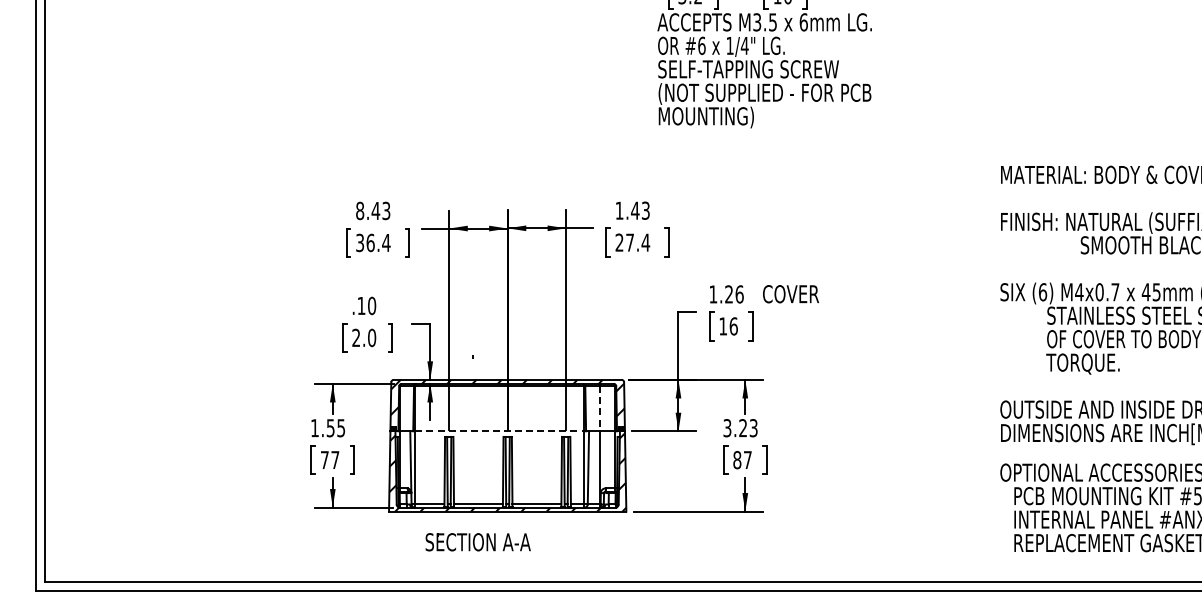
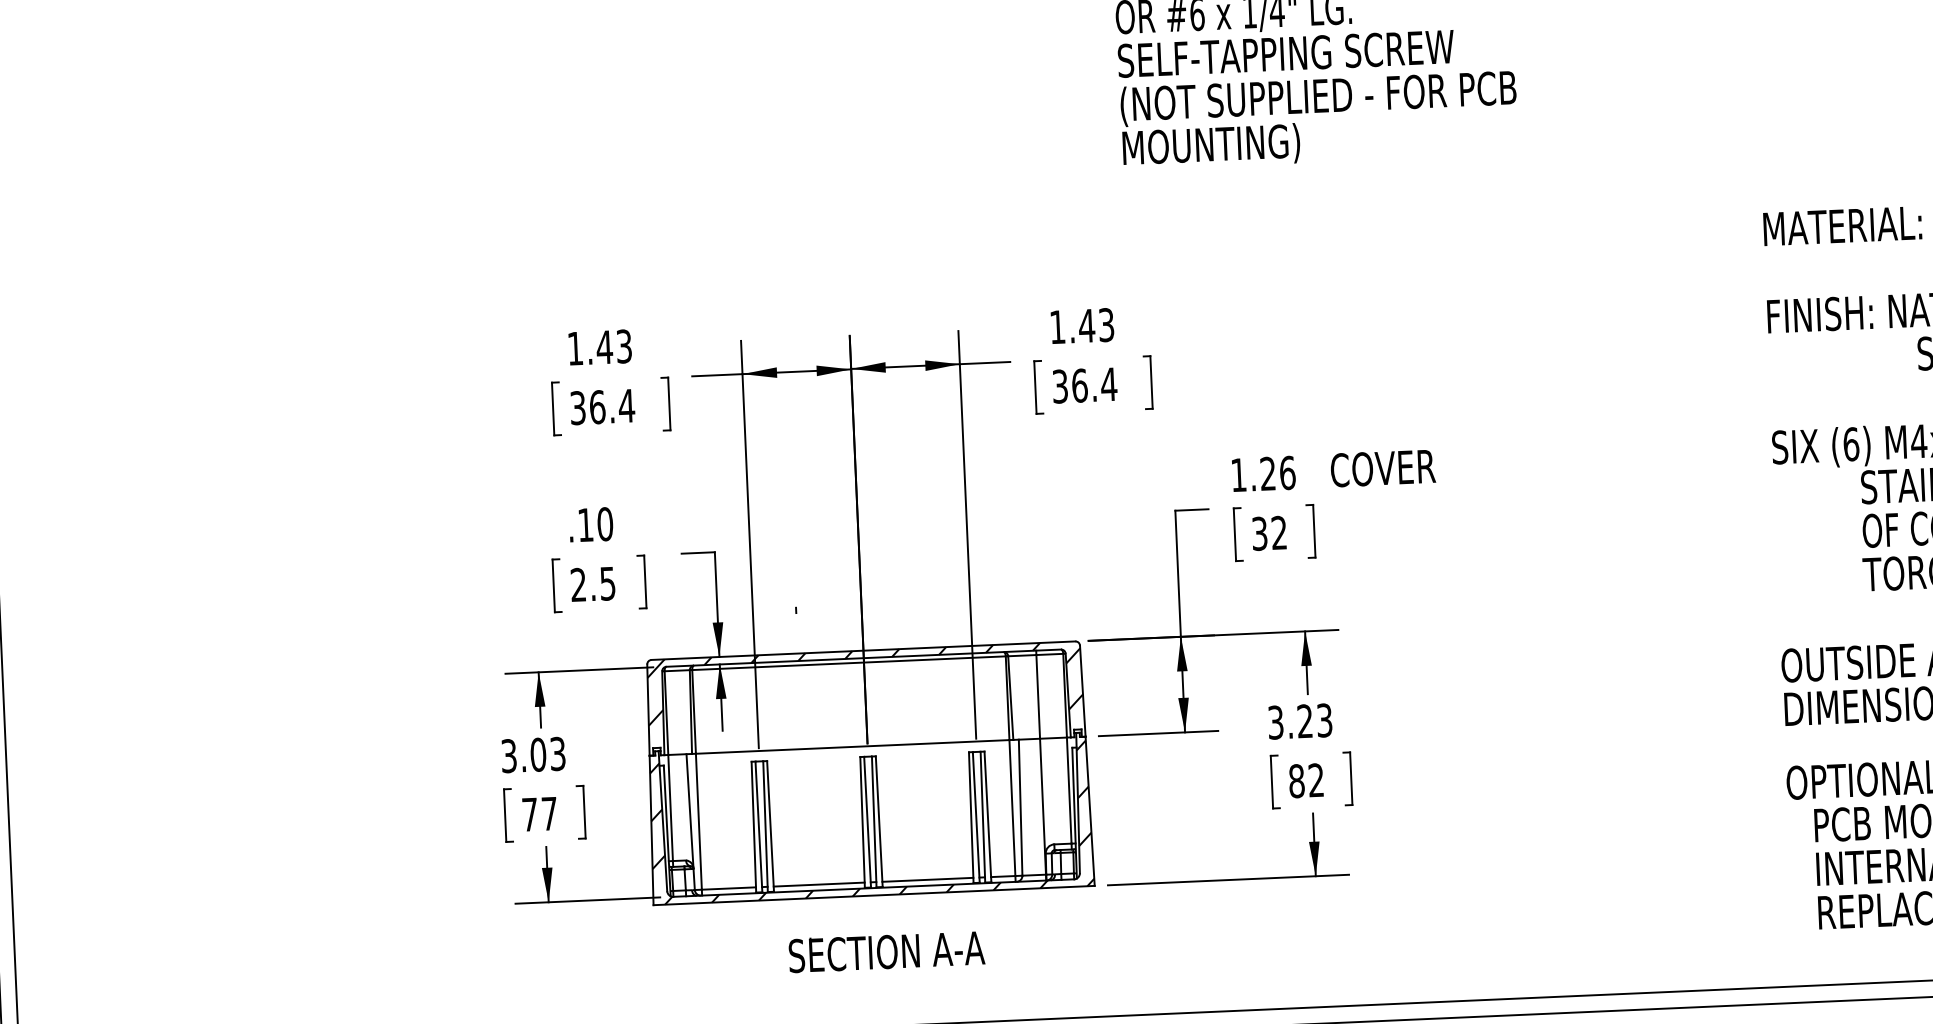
text: (360, 210) -> (576, 347), 8.43 -> 1.43
text: (624, 242) -> (1069, 385), 27.4 -> 36.4
text: (728, 326) -> (1269, 533), 16 -> 32
text: (372, 337) -> (608, 582), 2.0 -> 2.5
line: (600, 408) -> (1038, 696), dashed -> solid
text: (328, 428) -> (534, 755), 1.55 -> 3.03
line: (500, 431) -> (854, 747), dashed -> solid
text: (747, 459) -> (1315, 779), 87 -> 82
part: (477, 542) -> (885, 952), moved

